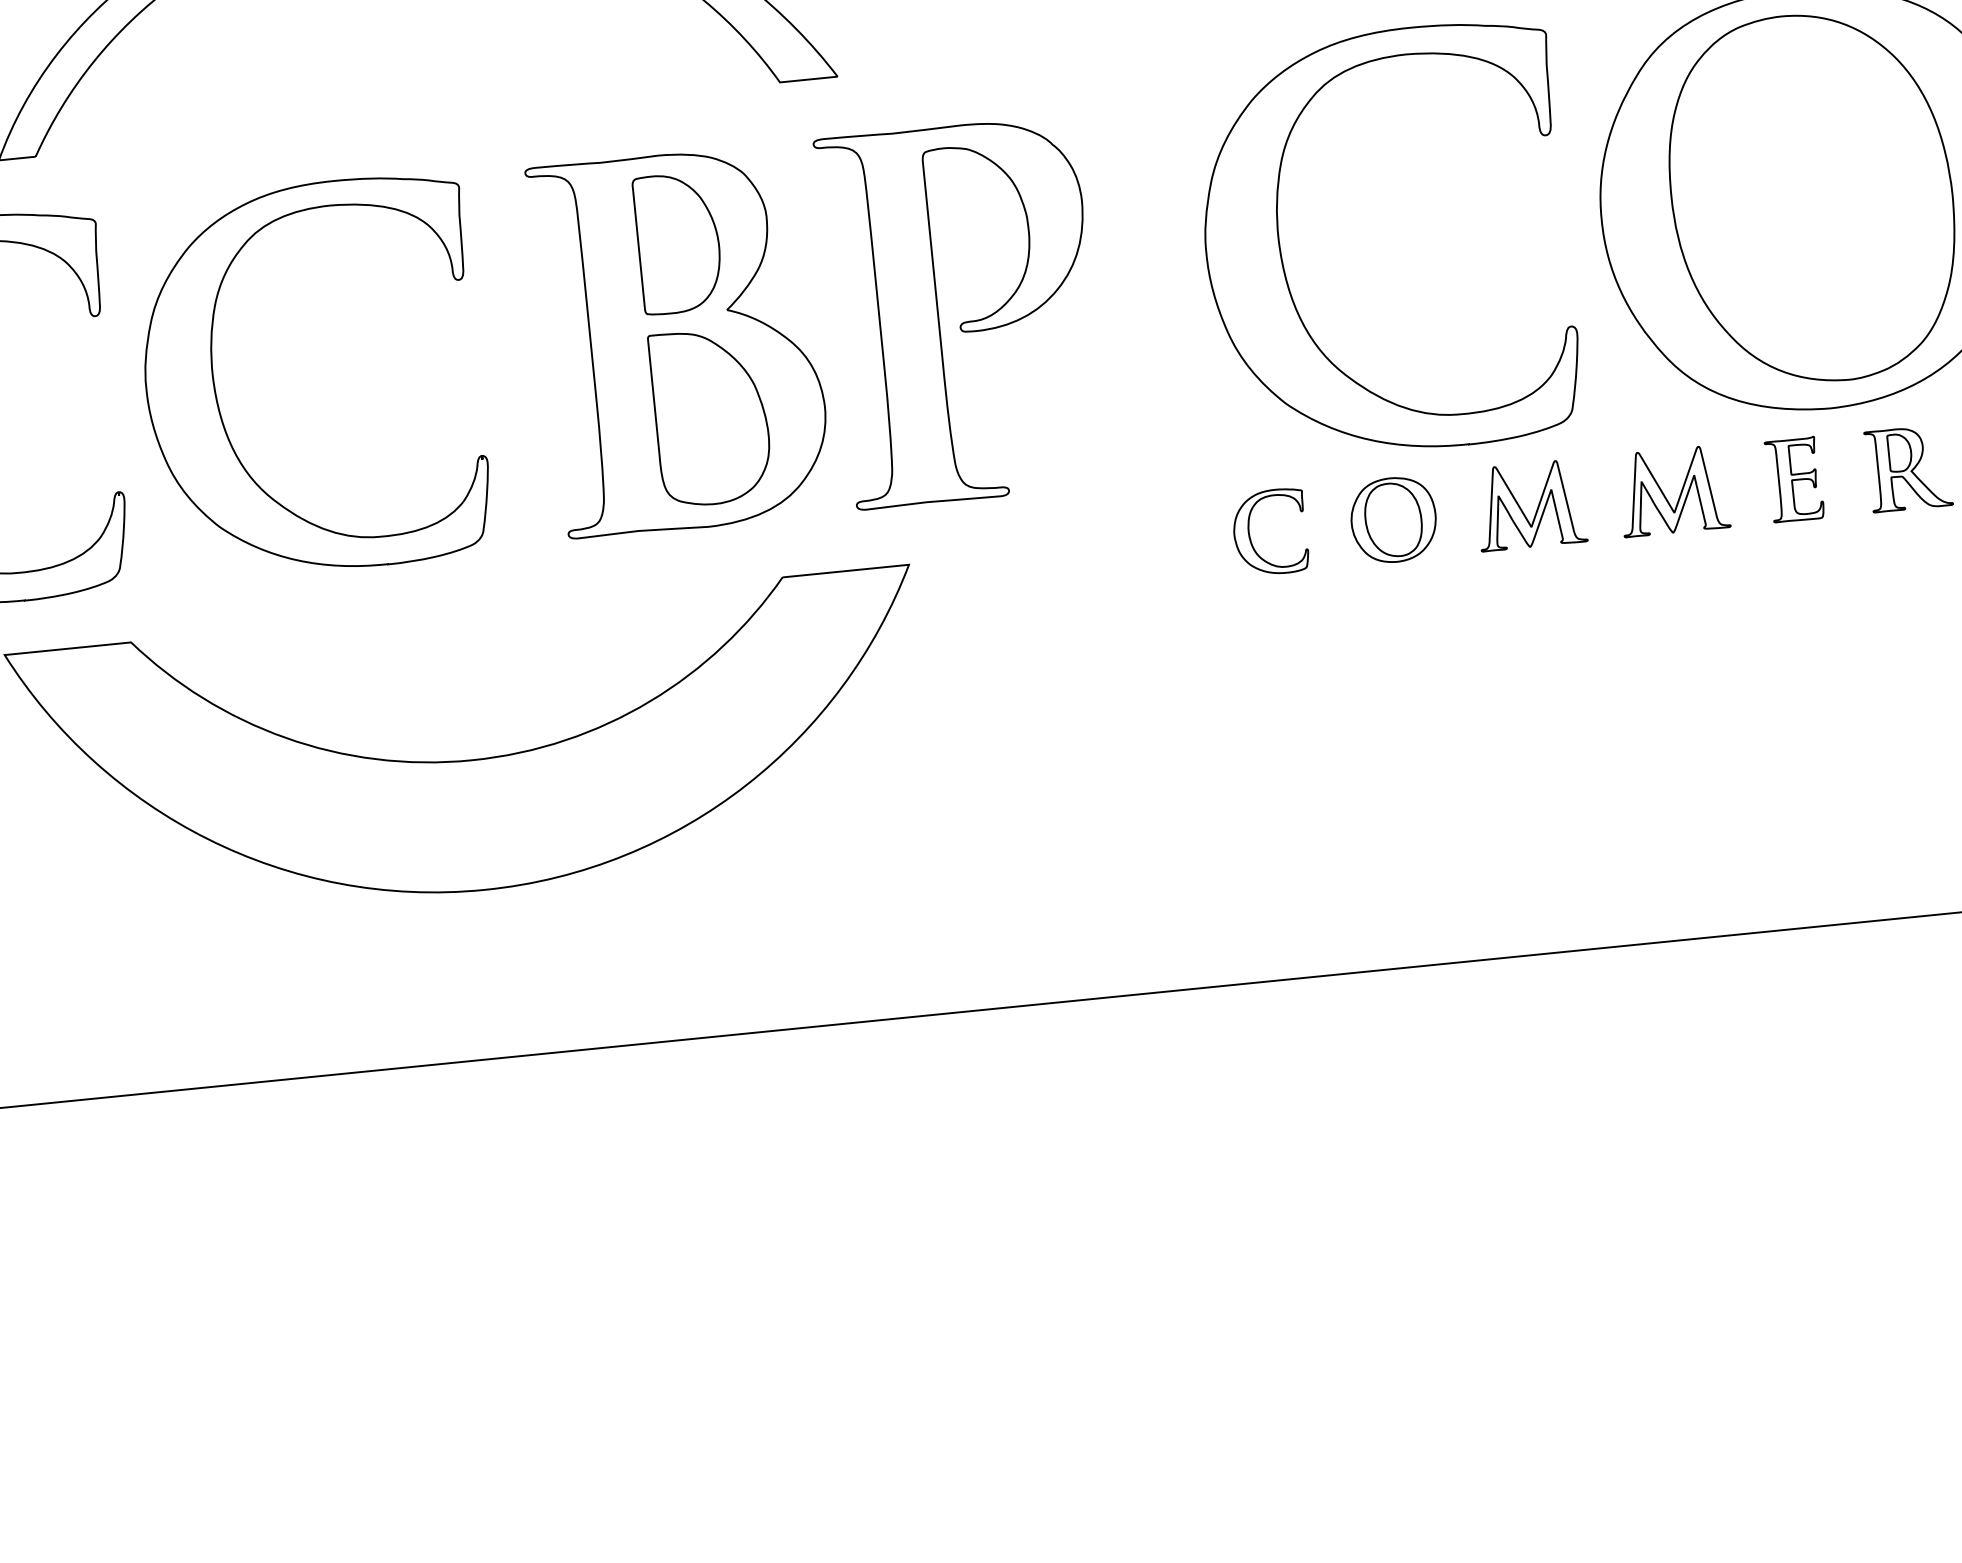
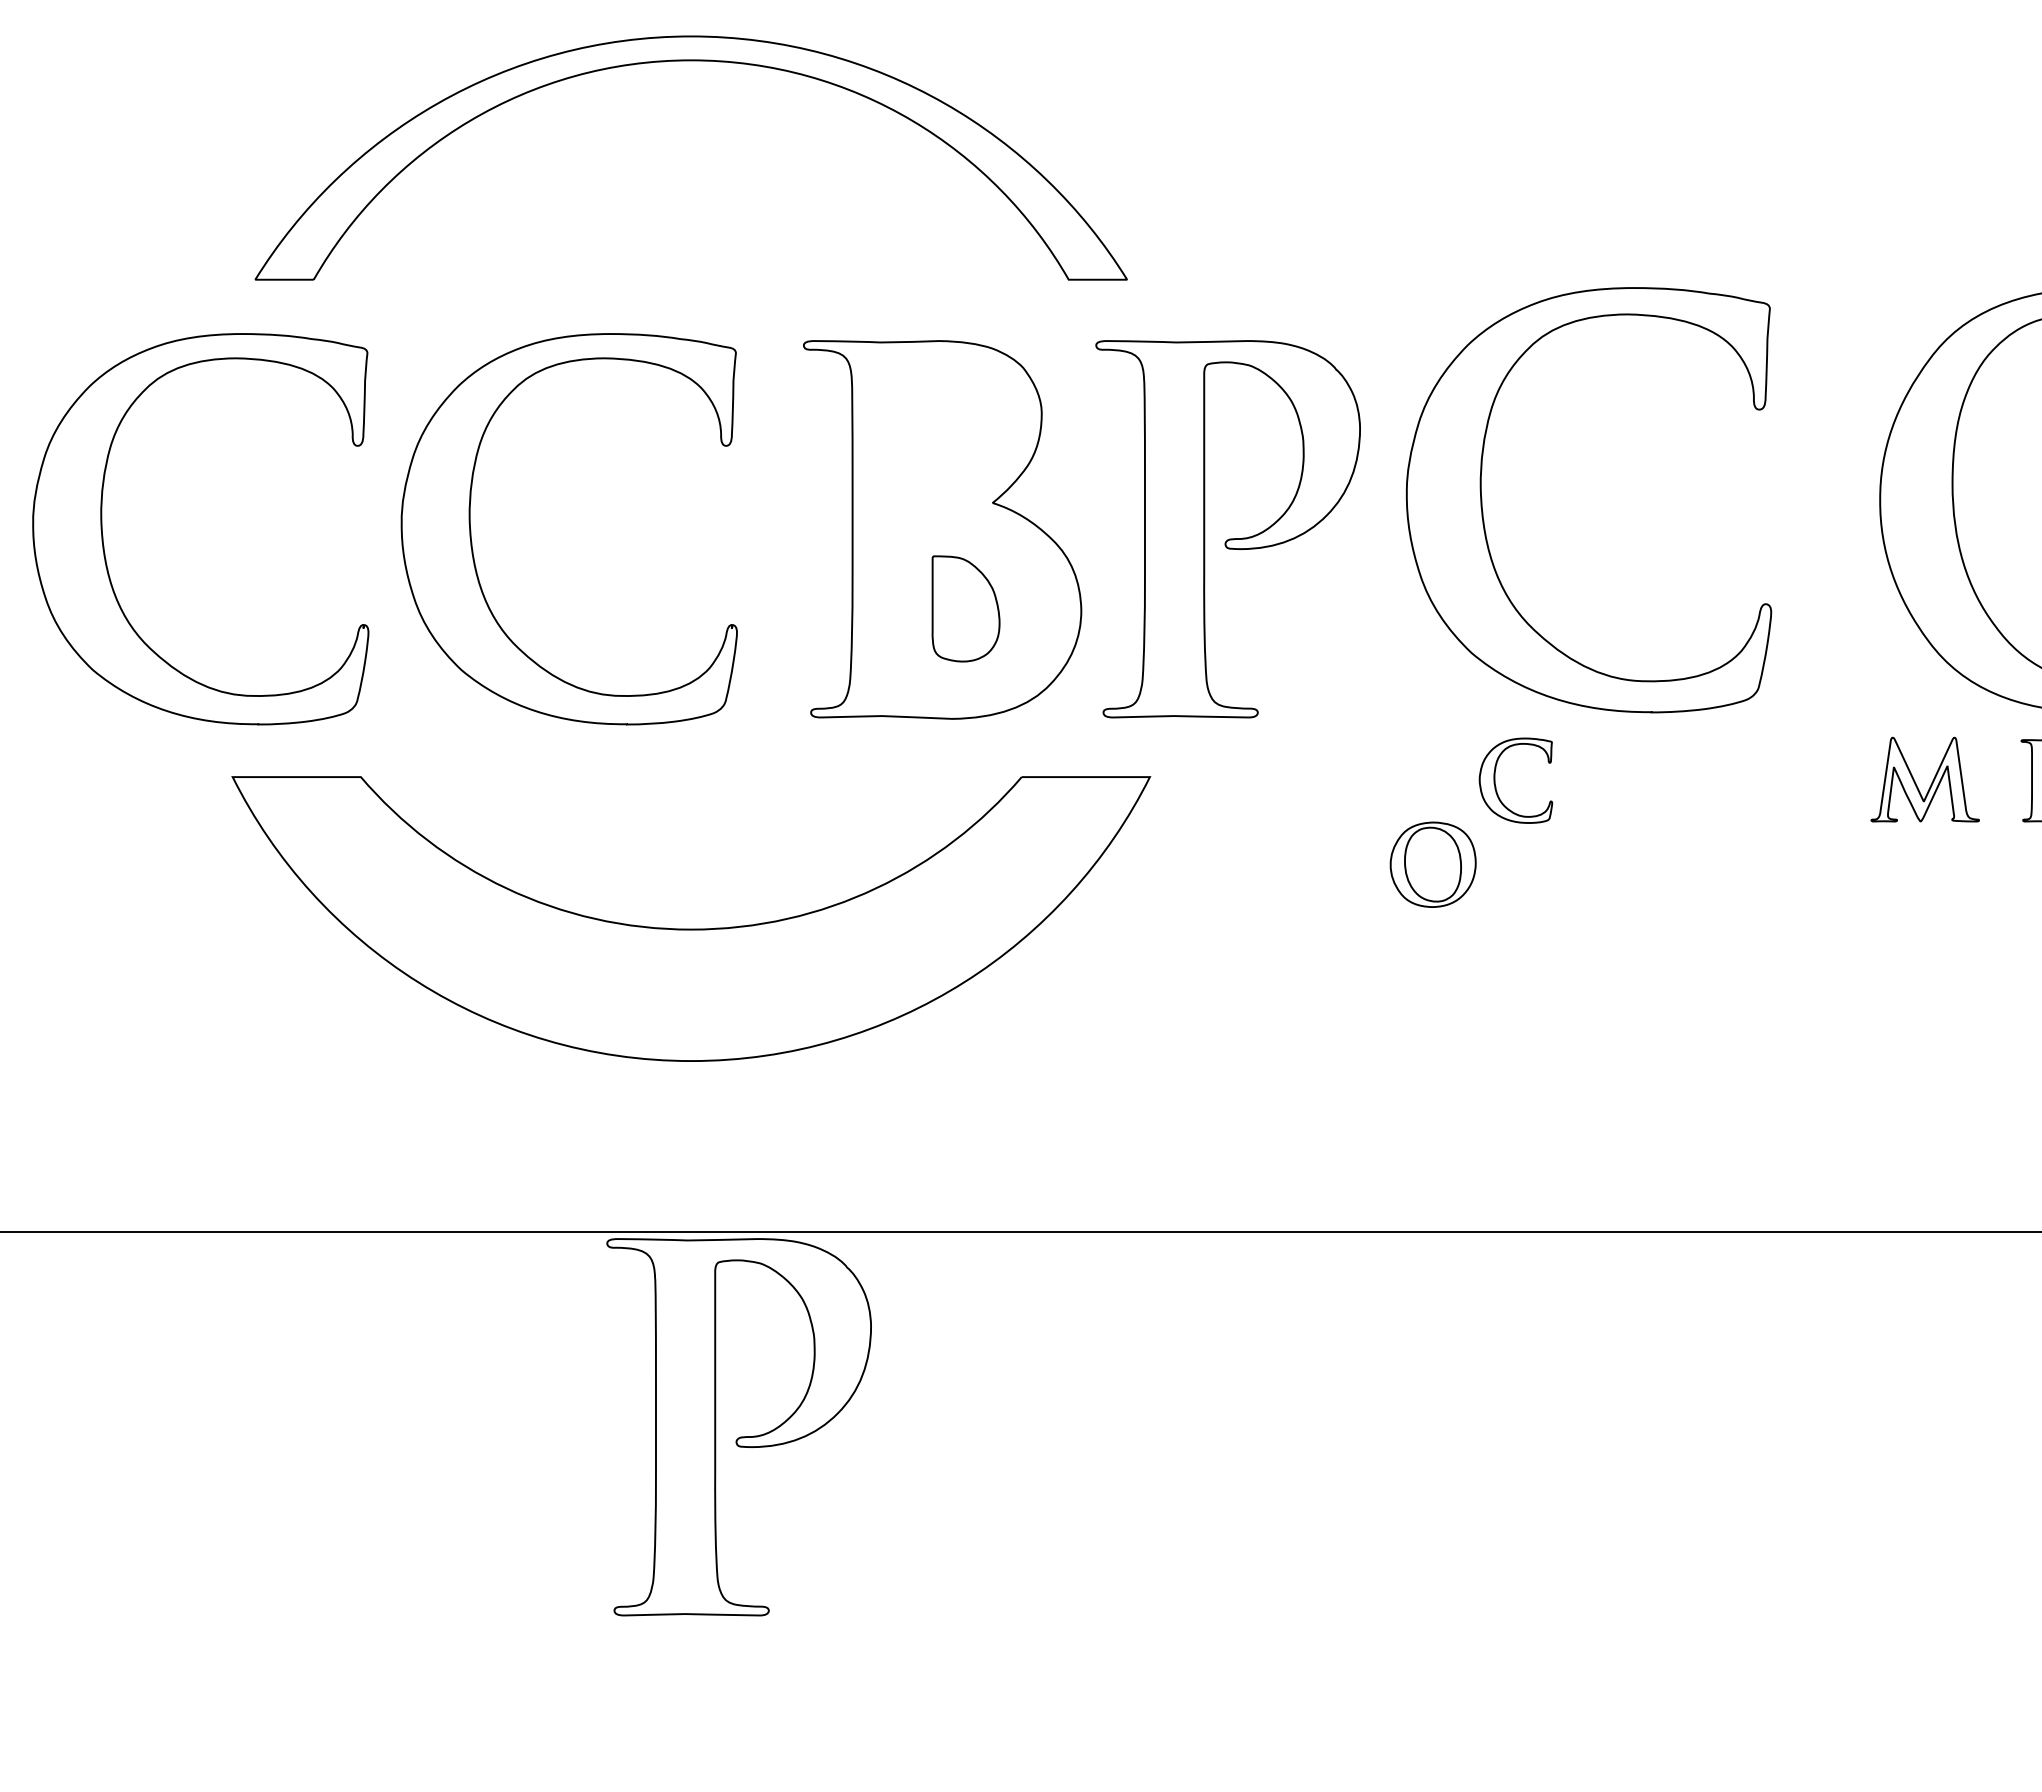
part: (678, 242) -> (950, 430), removed
part: (1283, 262) -> (1483, 511), moved
part: (710, 416) -> (965, 608), size x0.6
part: (1537, 507) -> (1786, 782), removed
part: (1392, 519) -> (1432, 864), moved
part: (570, 1255) -> (740, 1436), added

